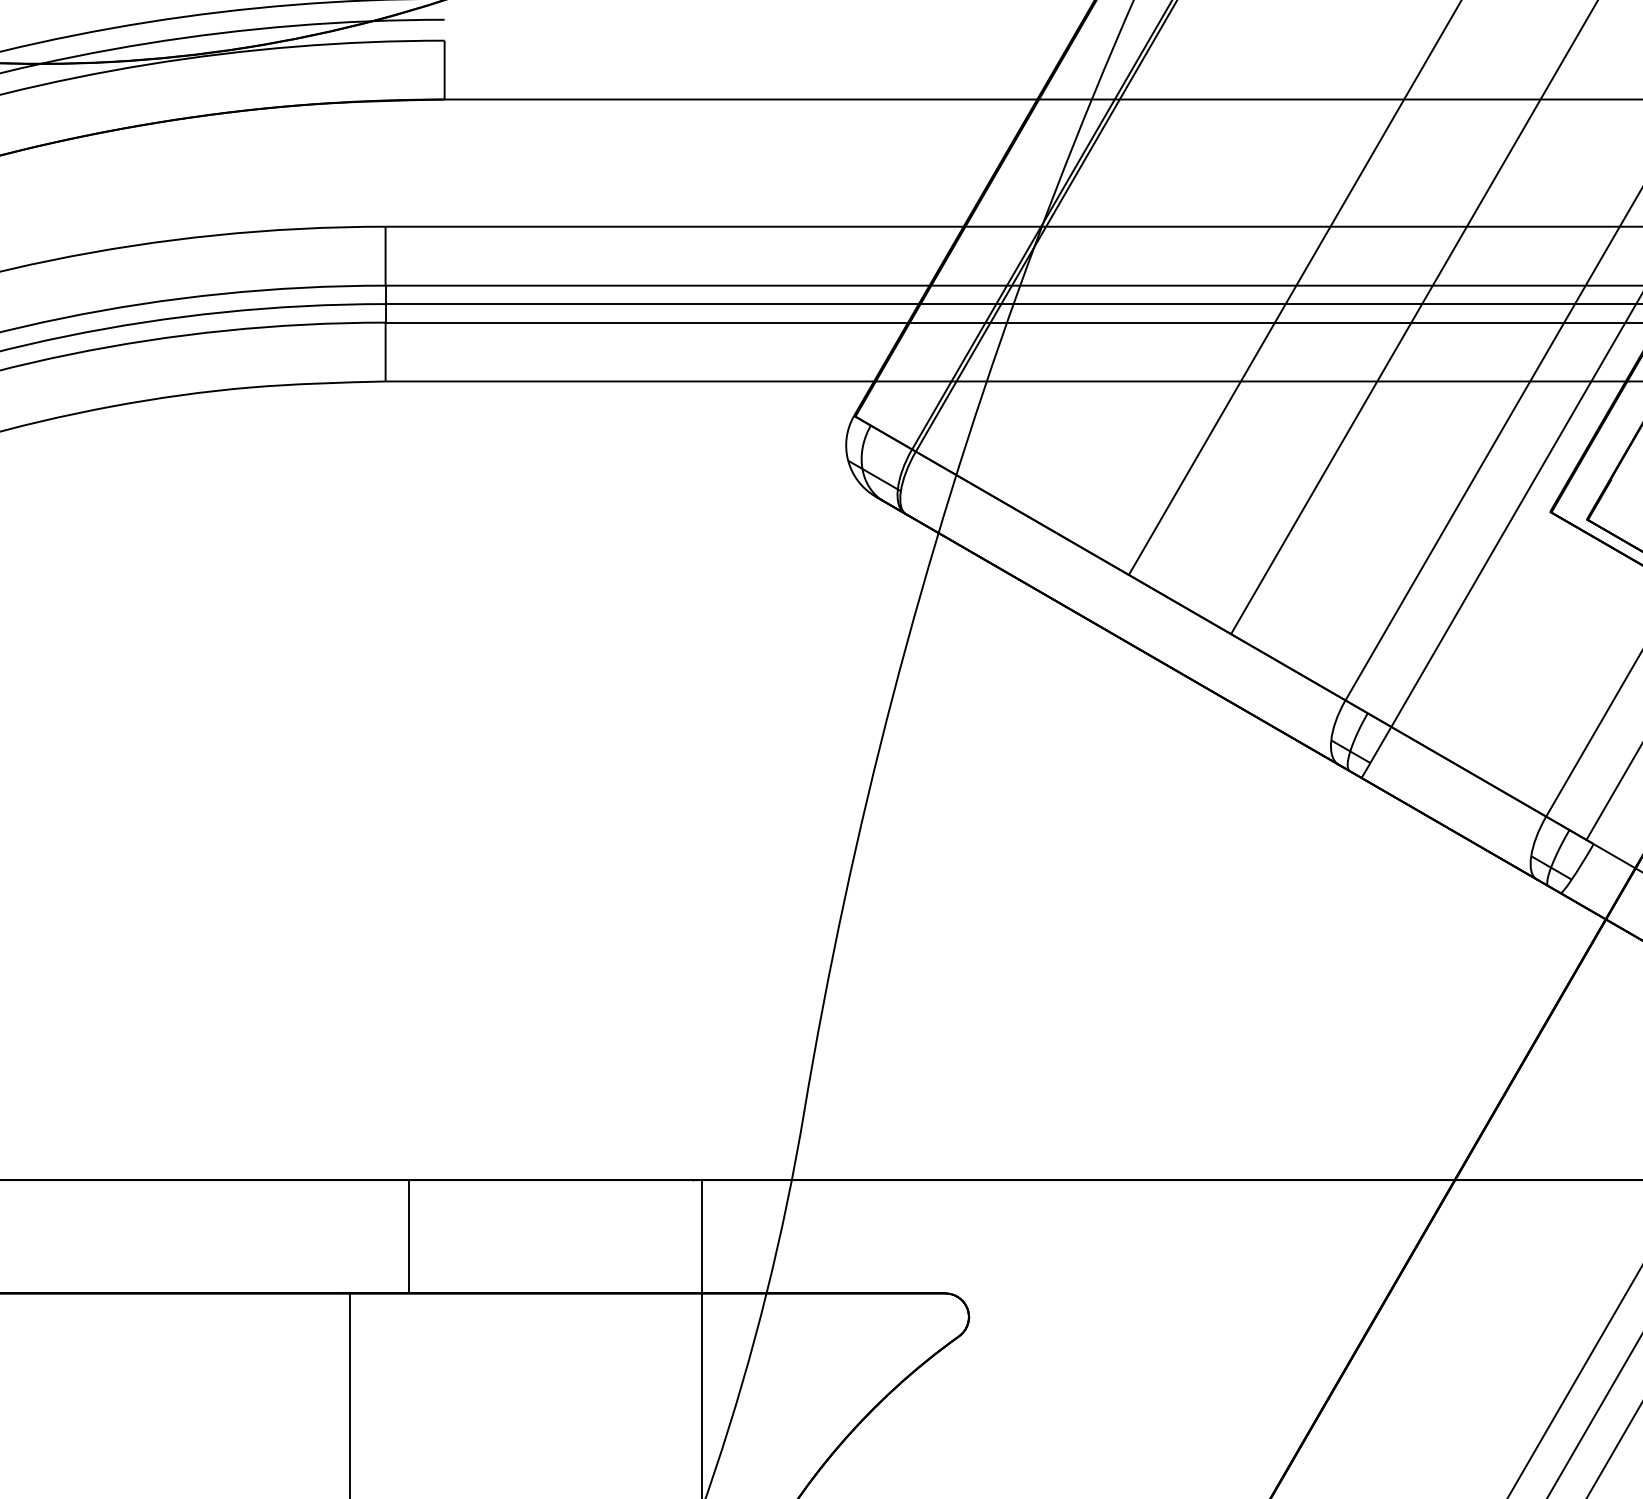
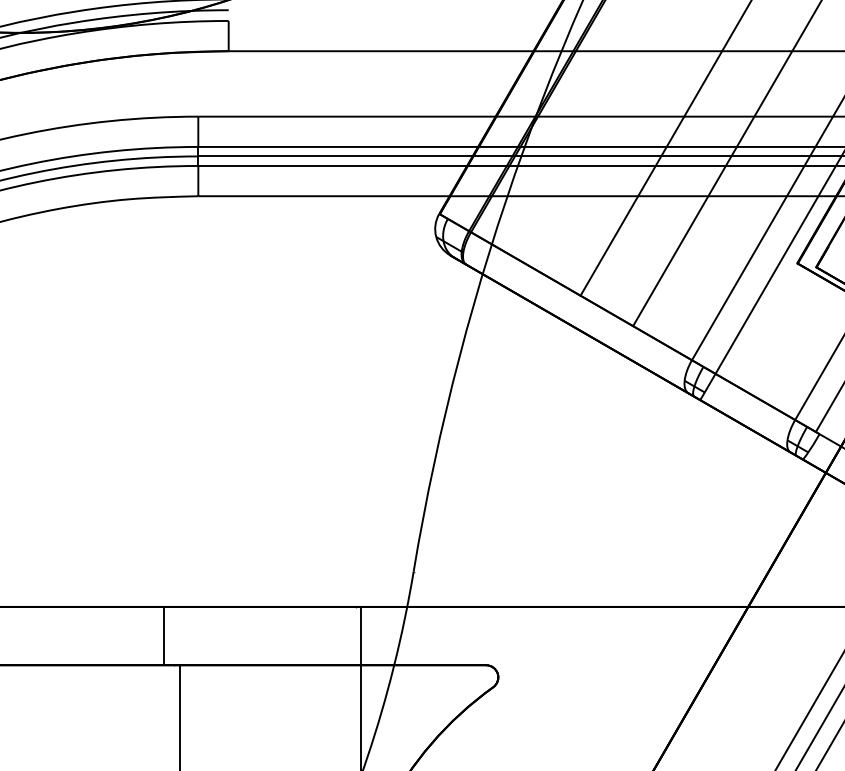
line: (409, 1235) -> (164, 635), moved

